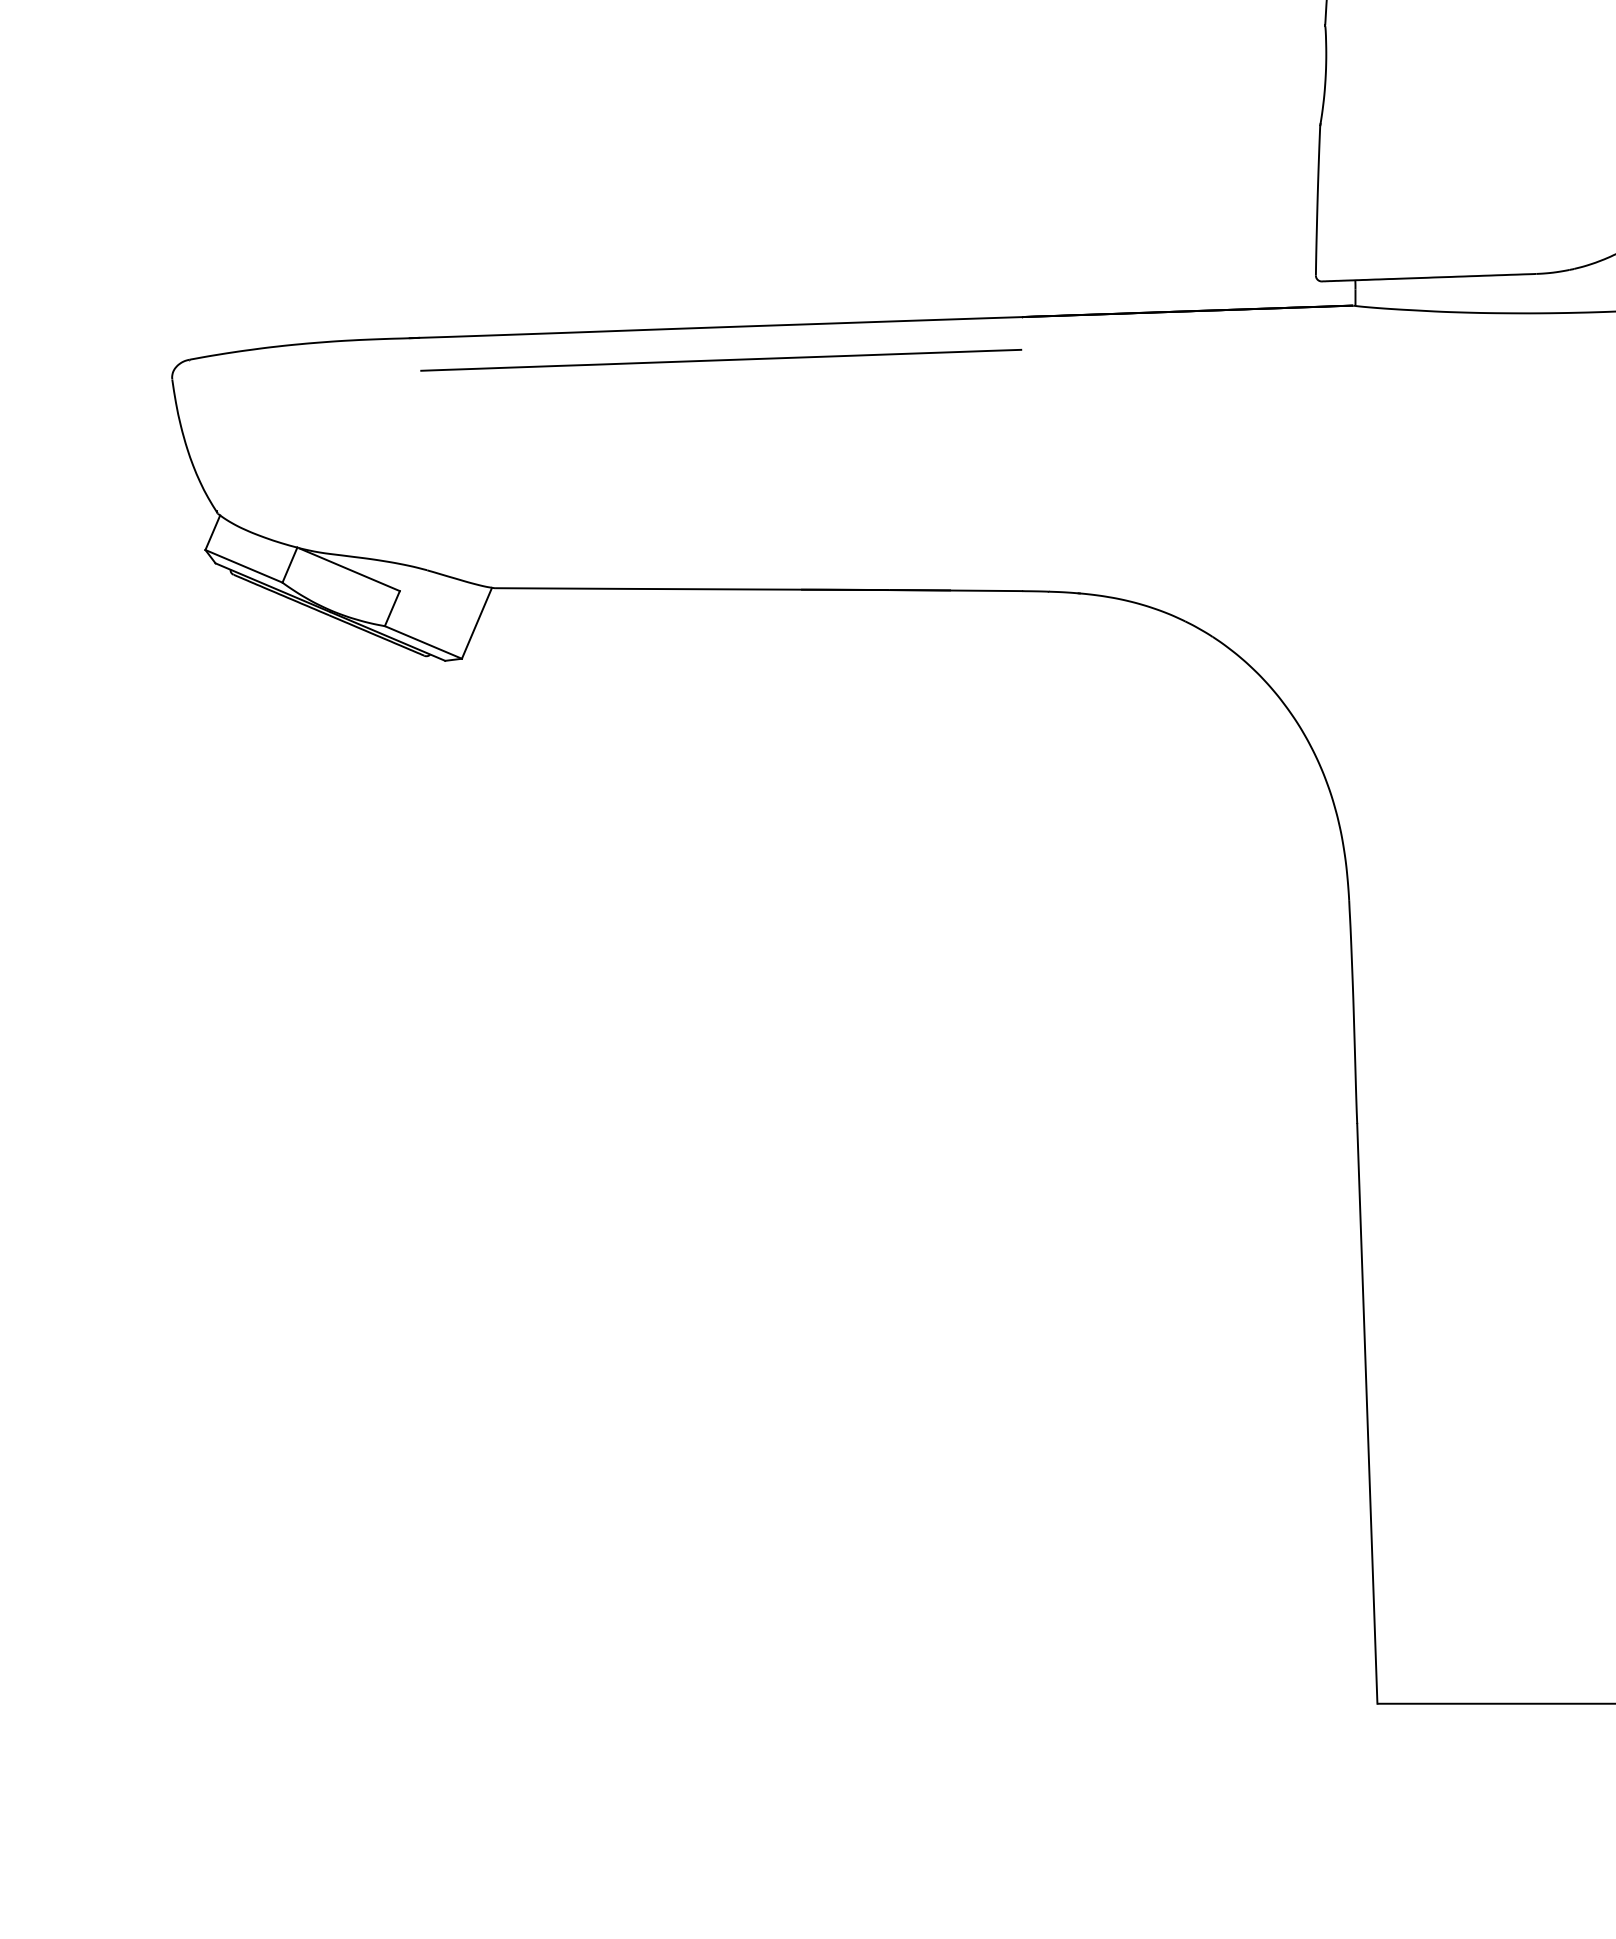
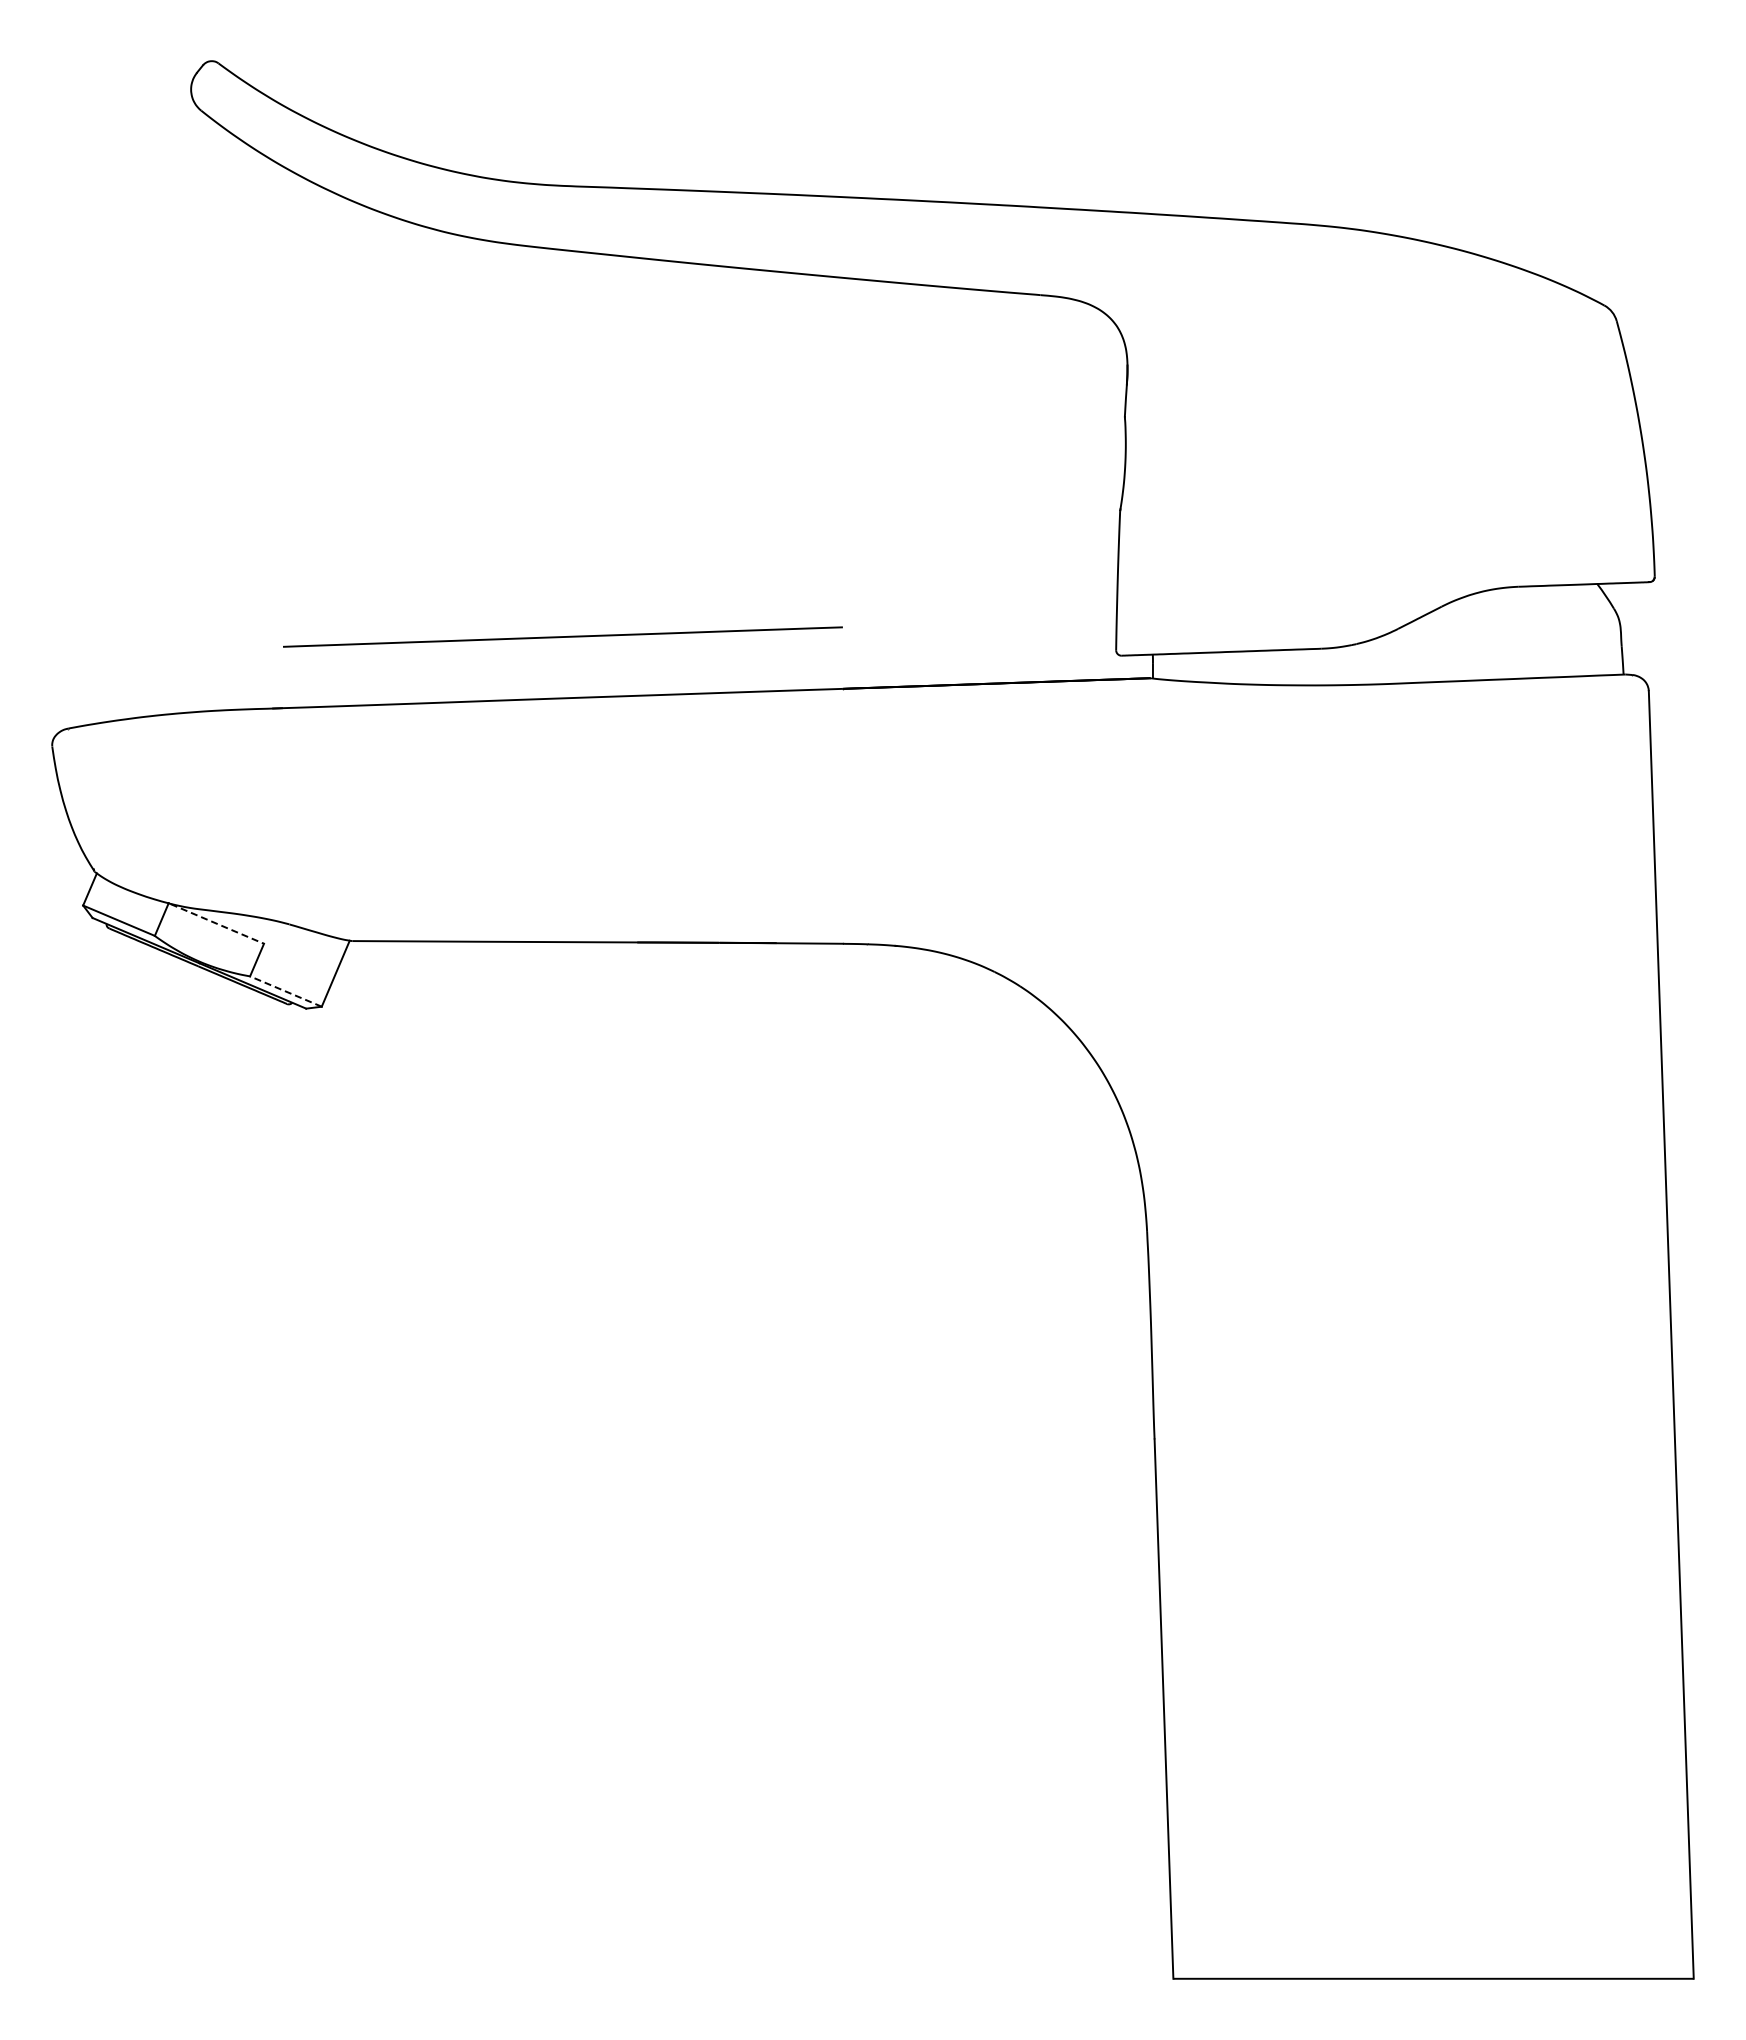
line: (720, 359) -> (562, 636), moved
line: (349, 569) -> (217, 923), solid -> dashed
line: (422, 642) -> (285, 991), solid -> dashed

